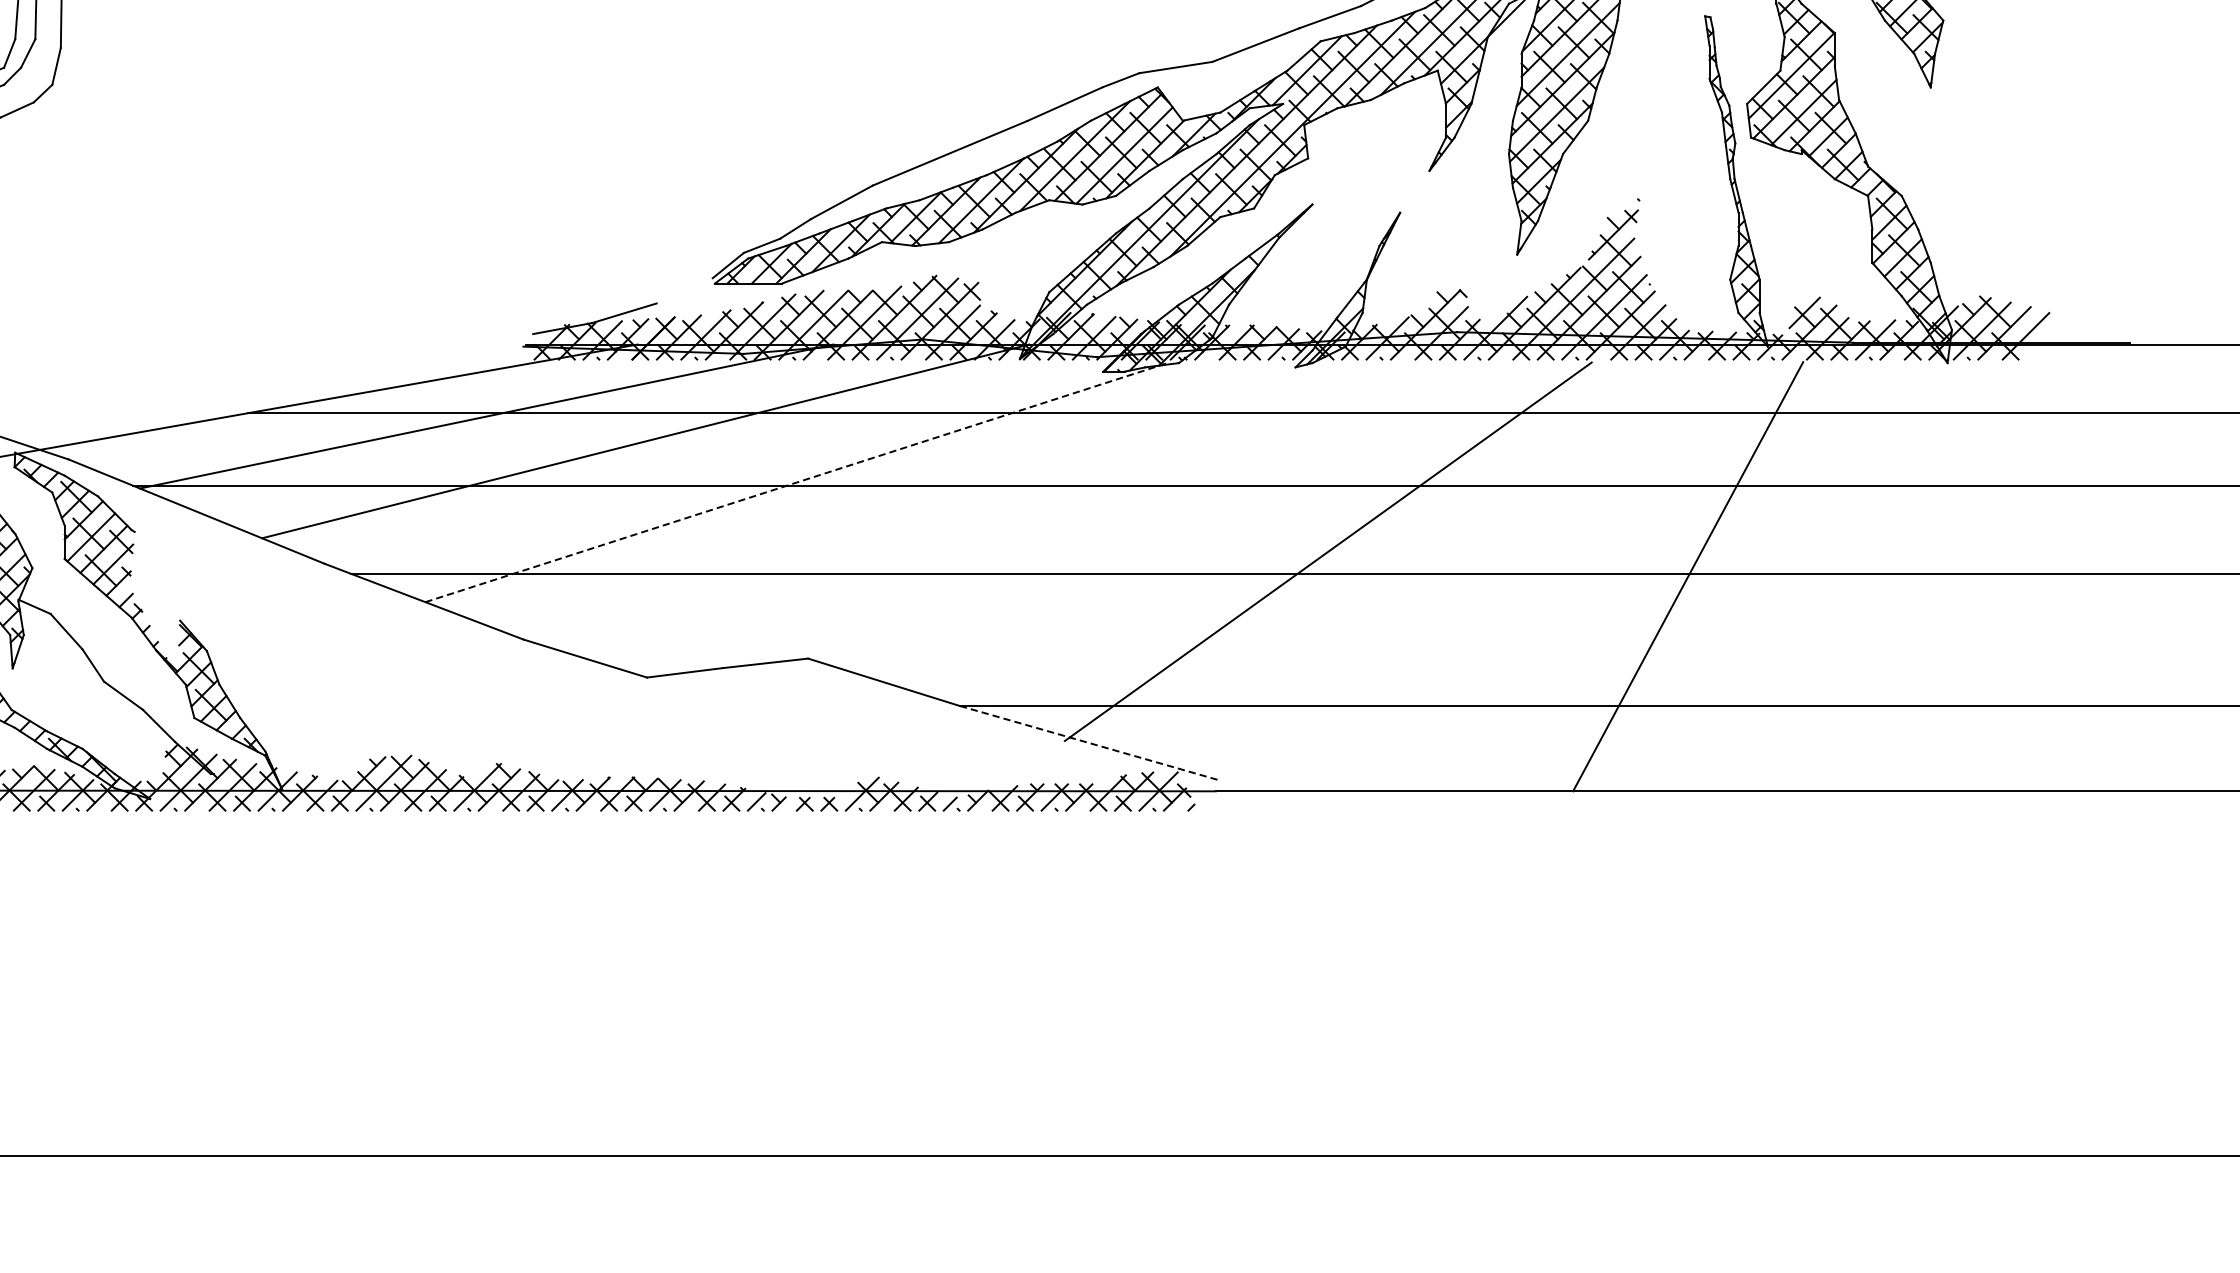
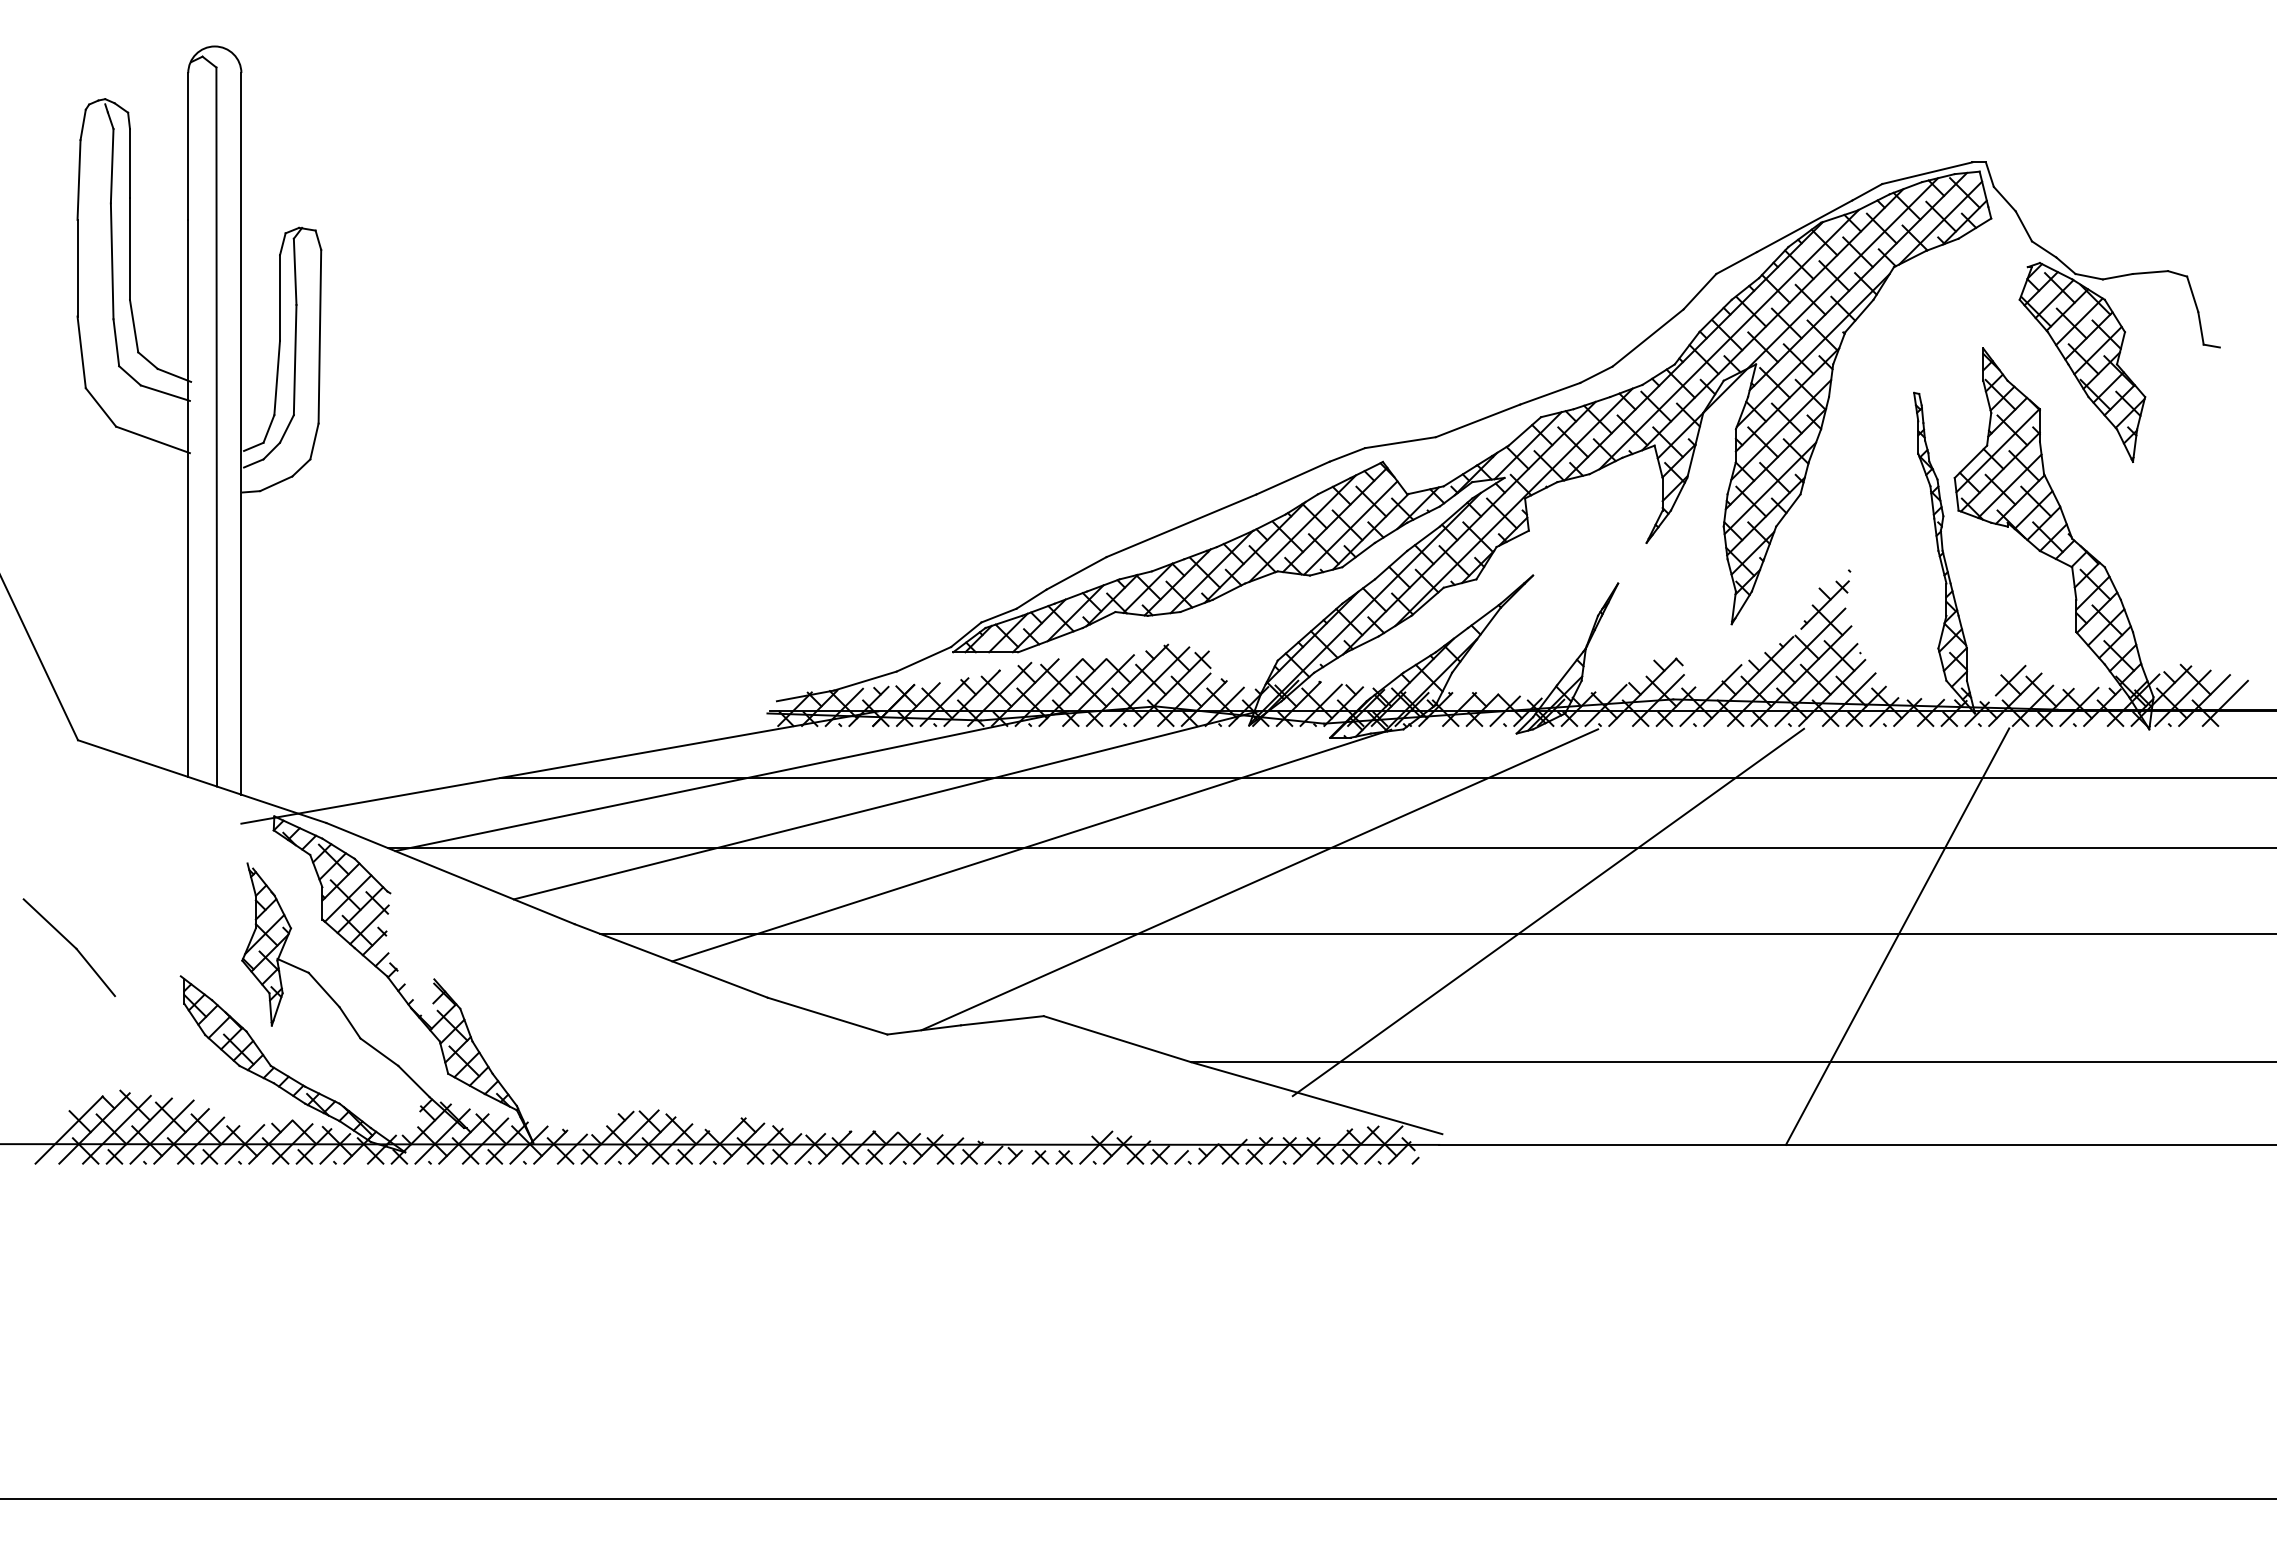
line: (684, 291) -> (923, 659), added
line: (795, 482) -> (1031, 845), dashed -> solid
line: (1030, 517) -> (1259, 879), added
line: (1089, 743) -> (1316, 1098), dashed -> solid

